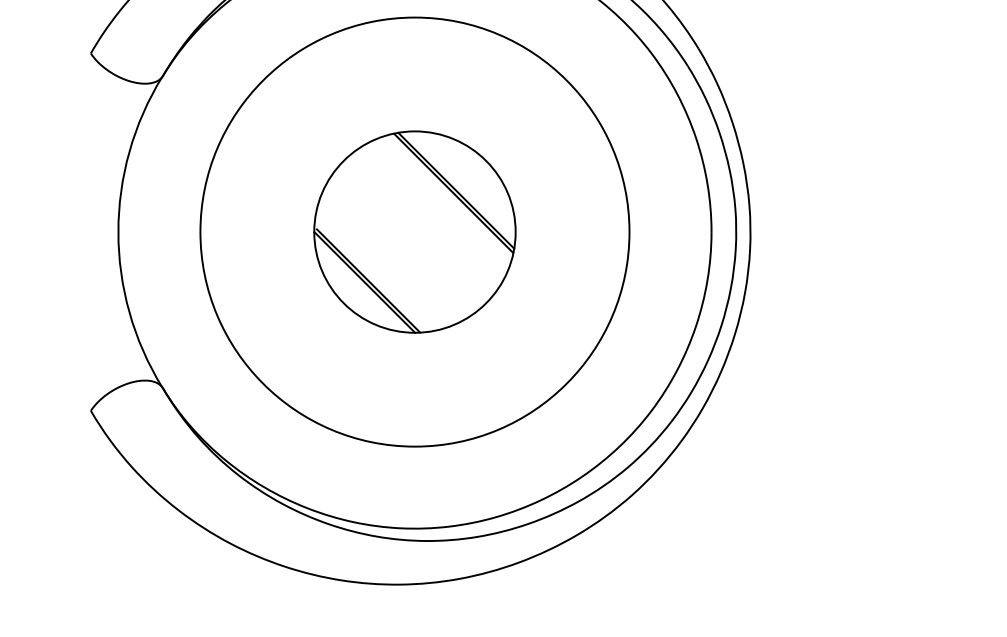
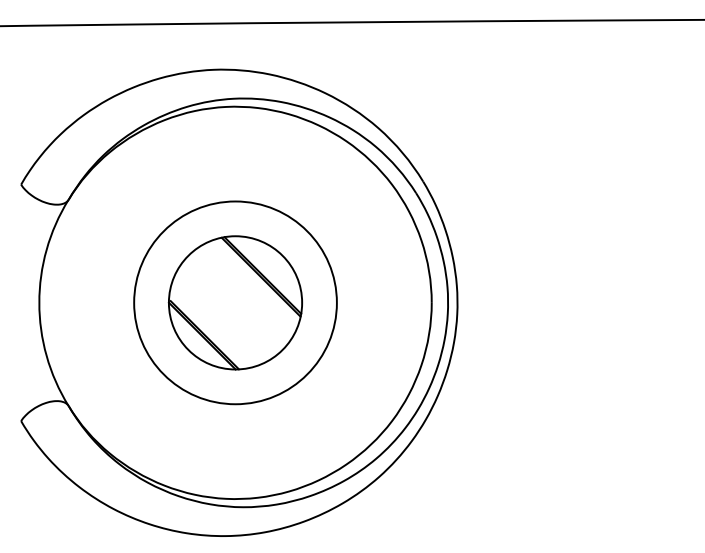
circle: (414, 231) -> (235, 302), size x0.71

